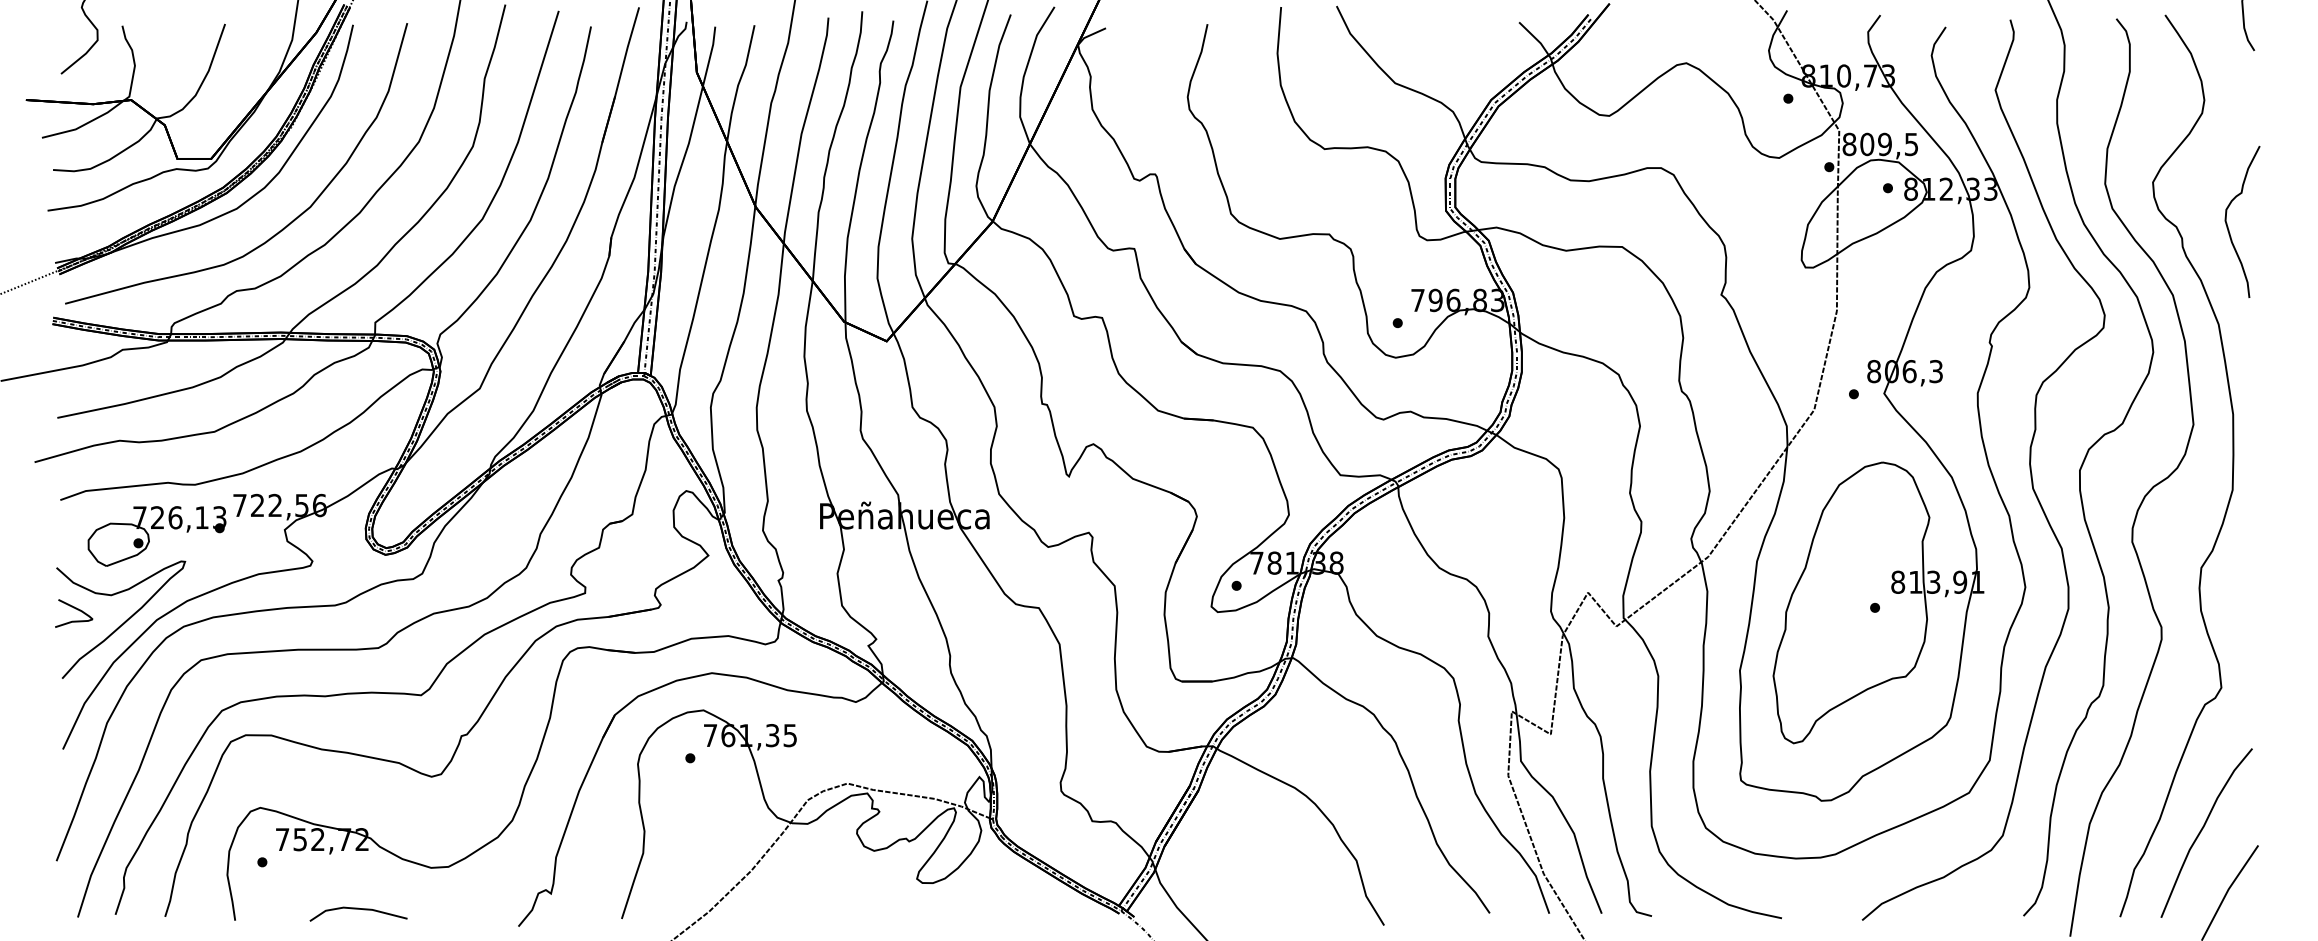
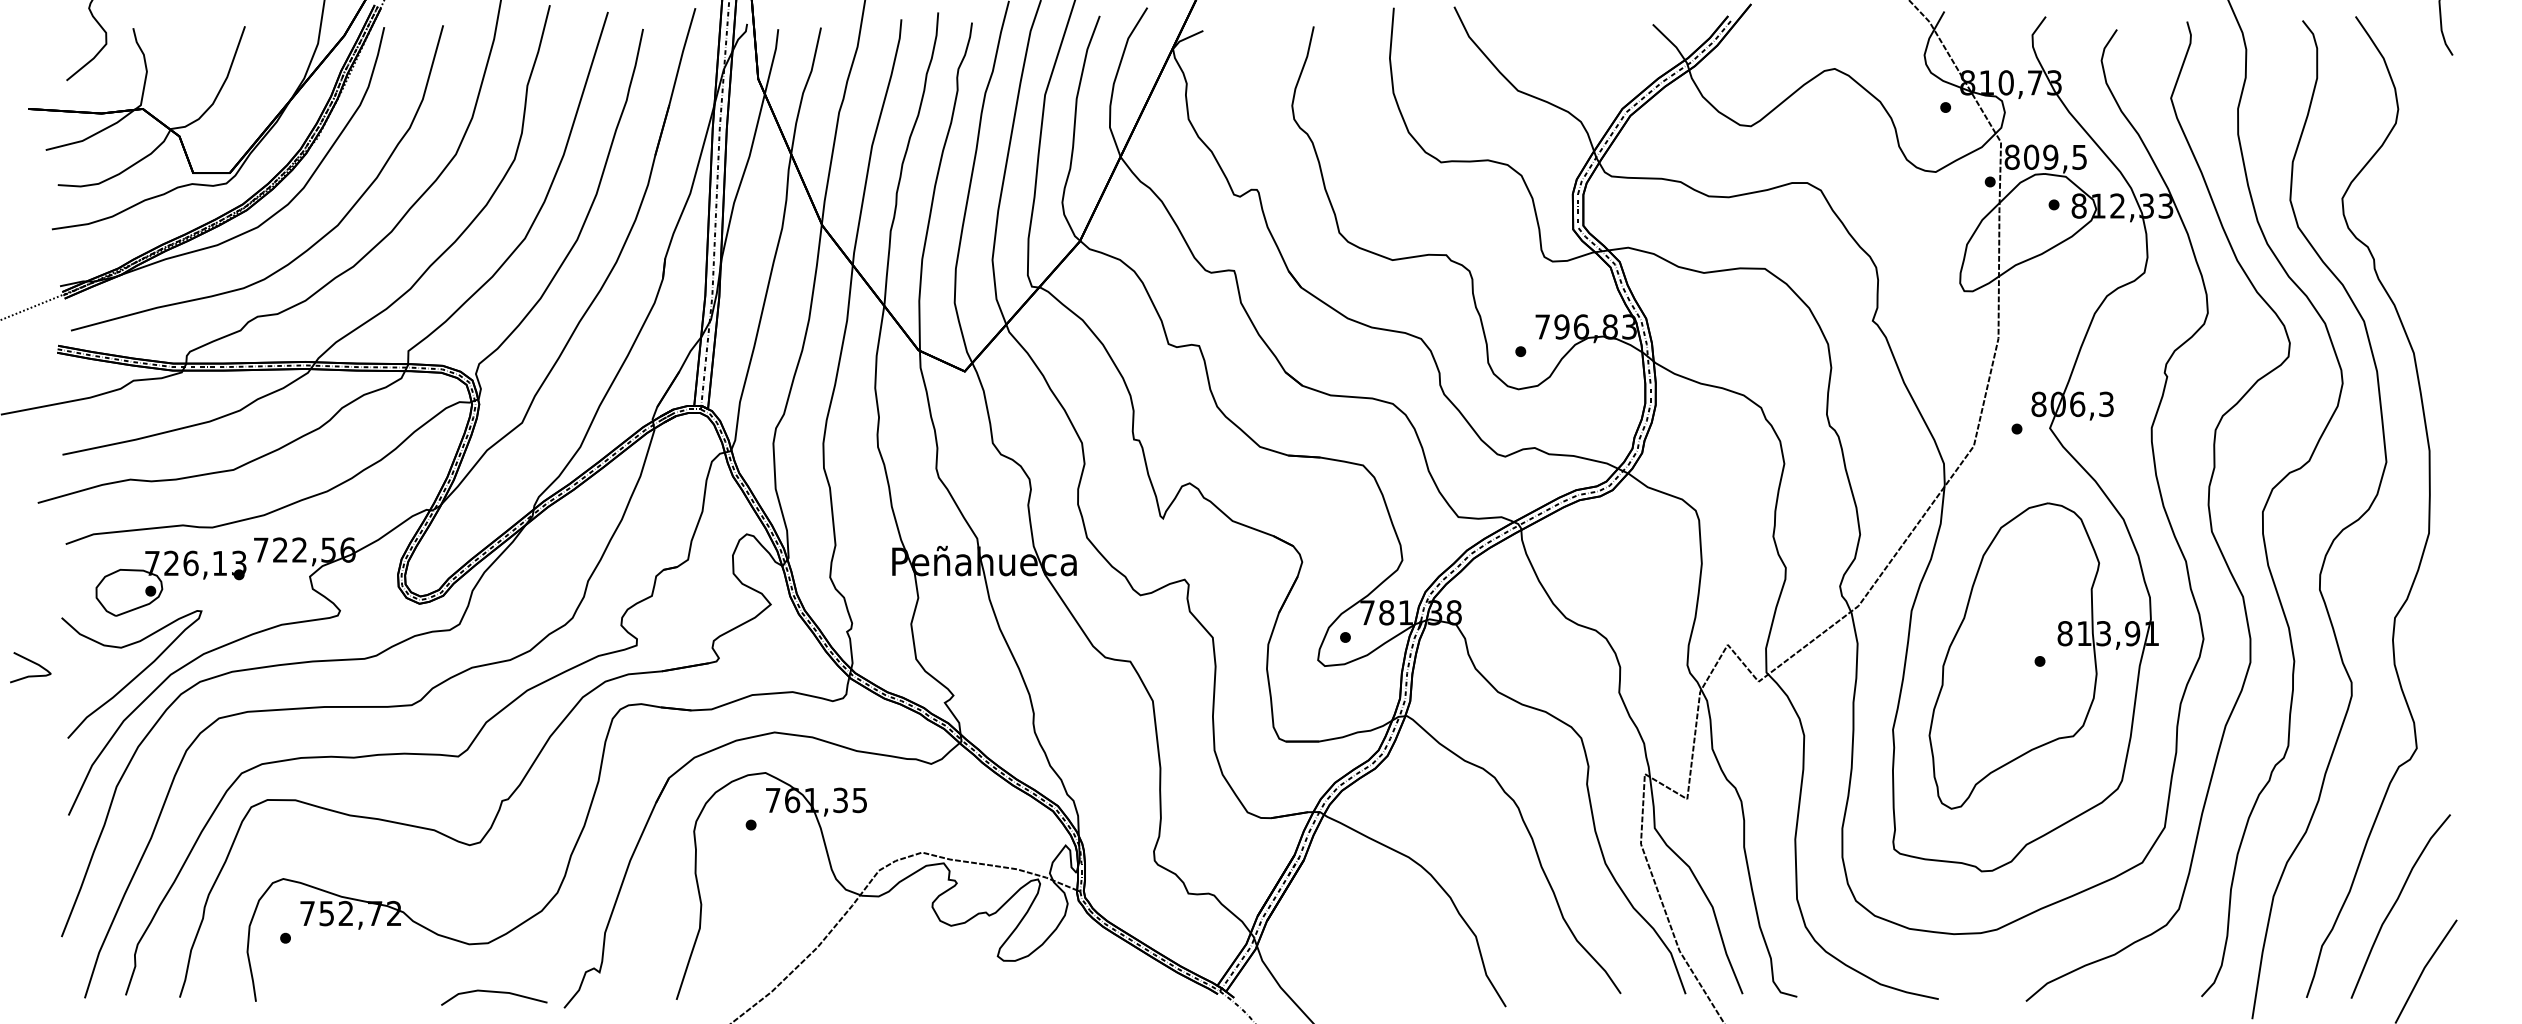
curve: (2228, 226) -> (2424, 246), removed
curve: (76, 609) -> (33, 663), moved
line: (358, 909) -> (494, 992), moved

